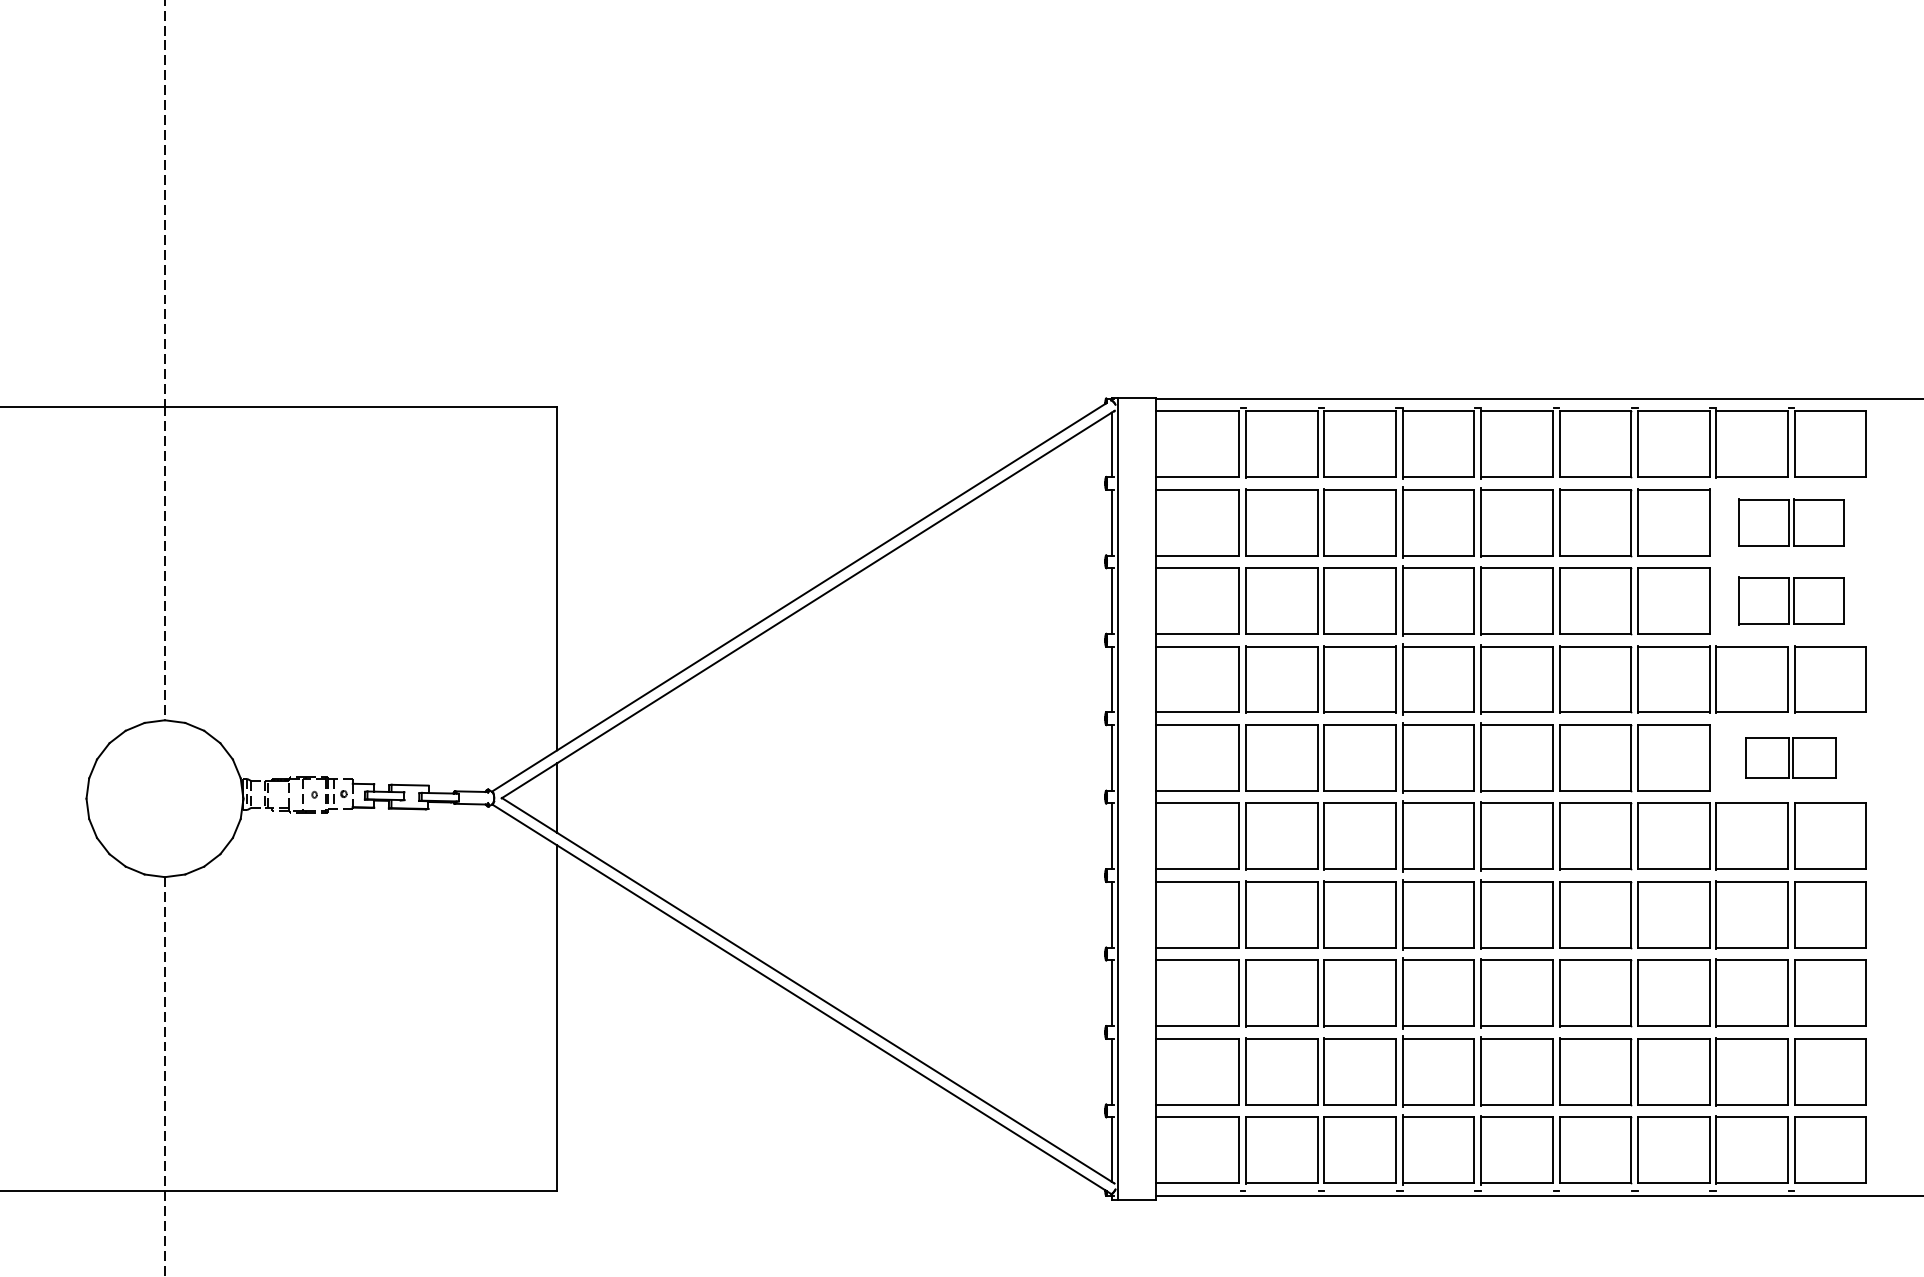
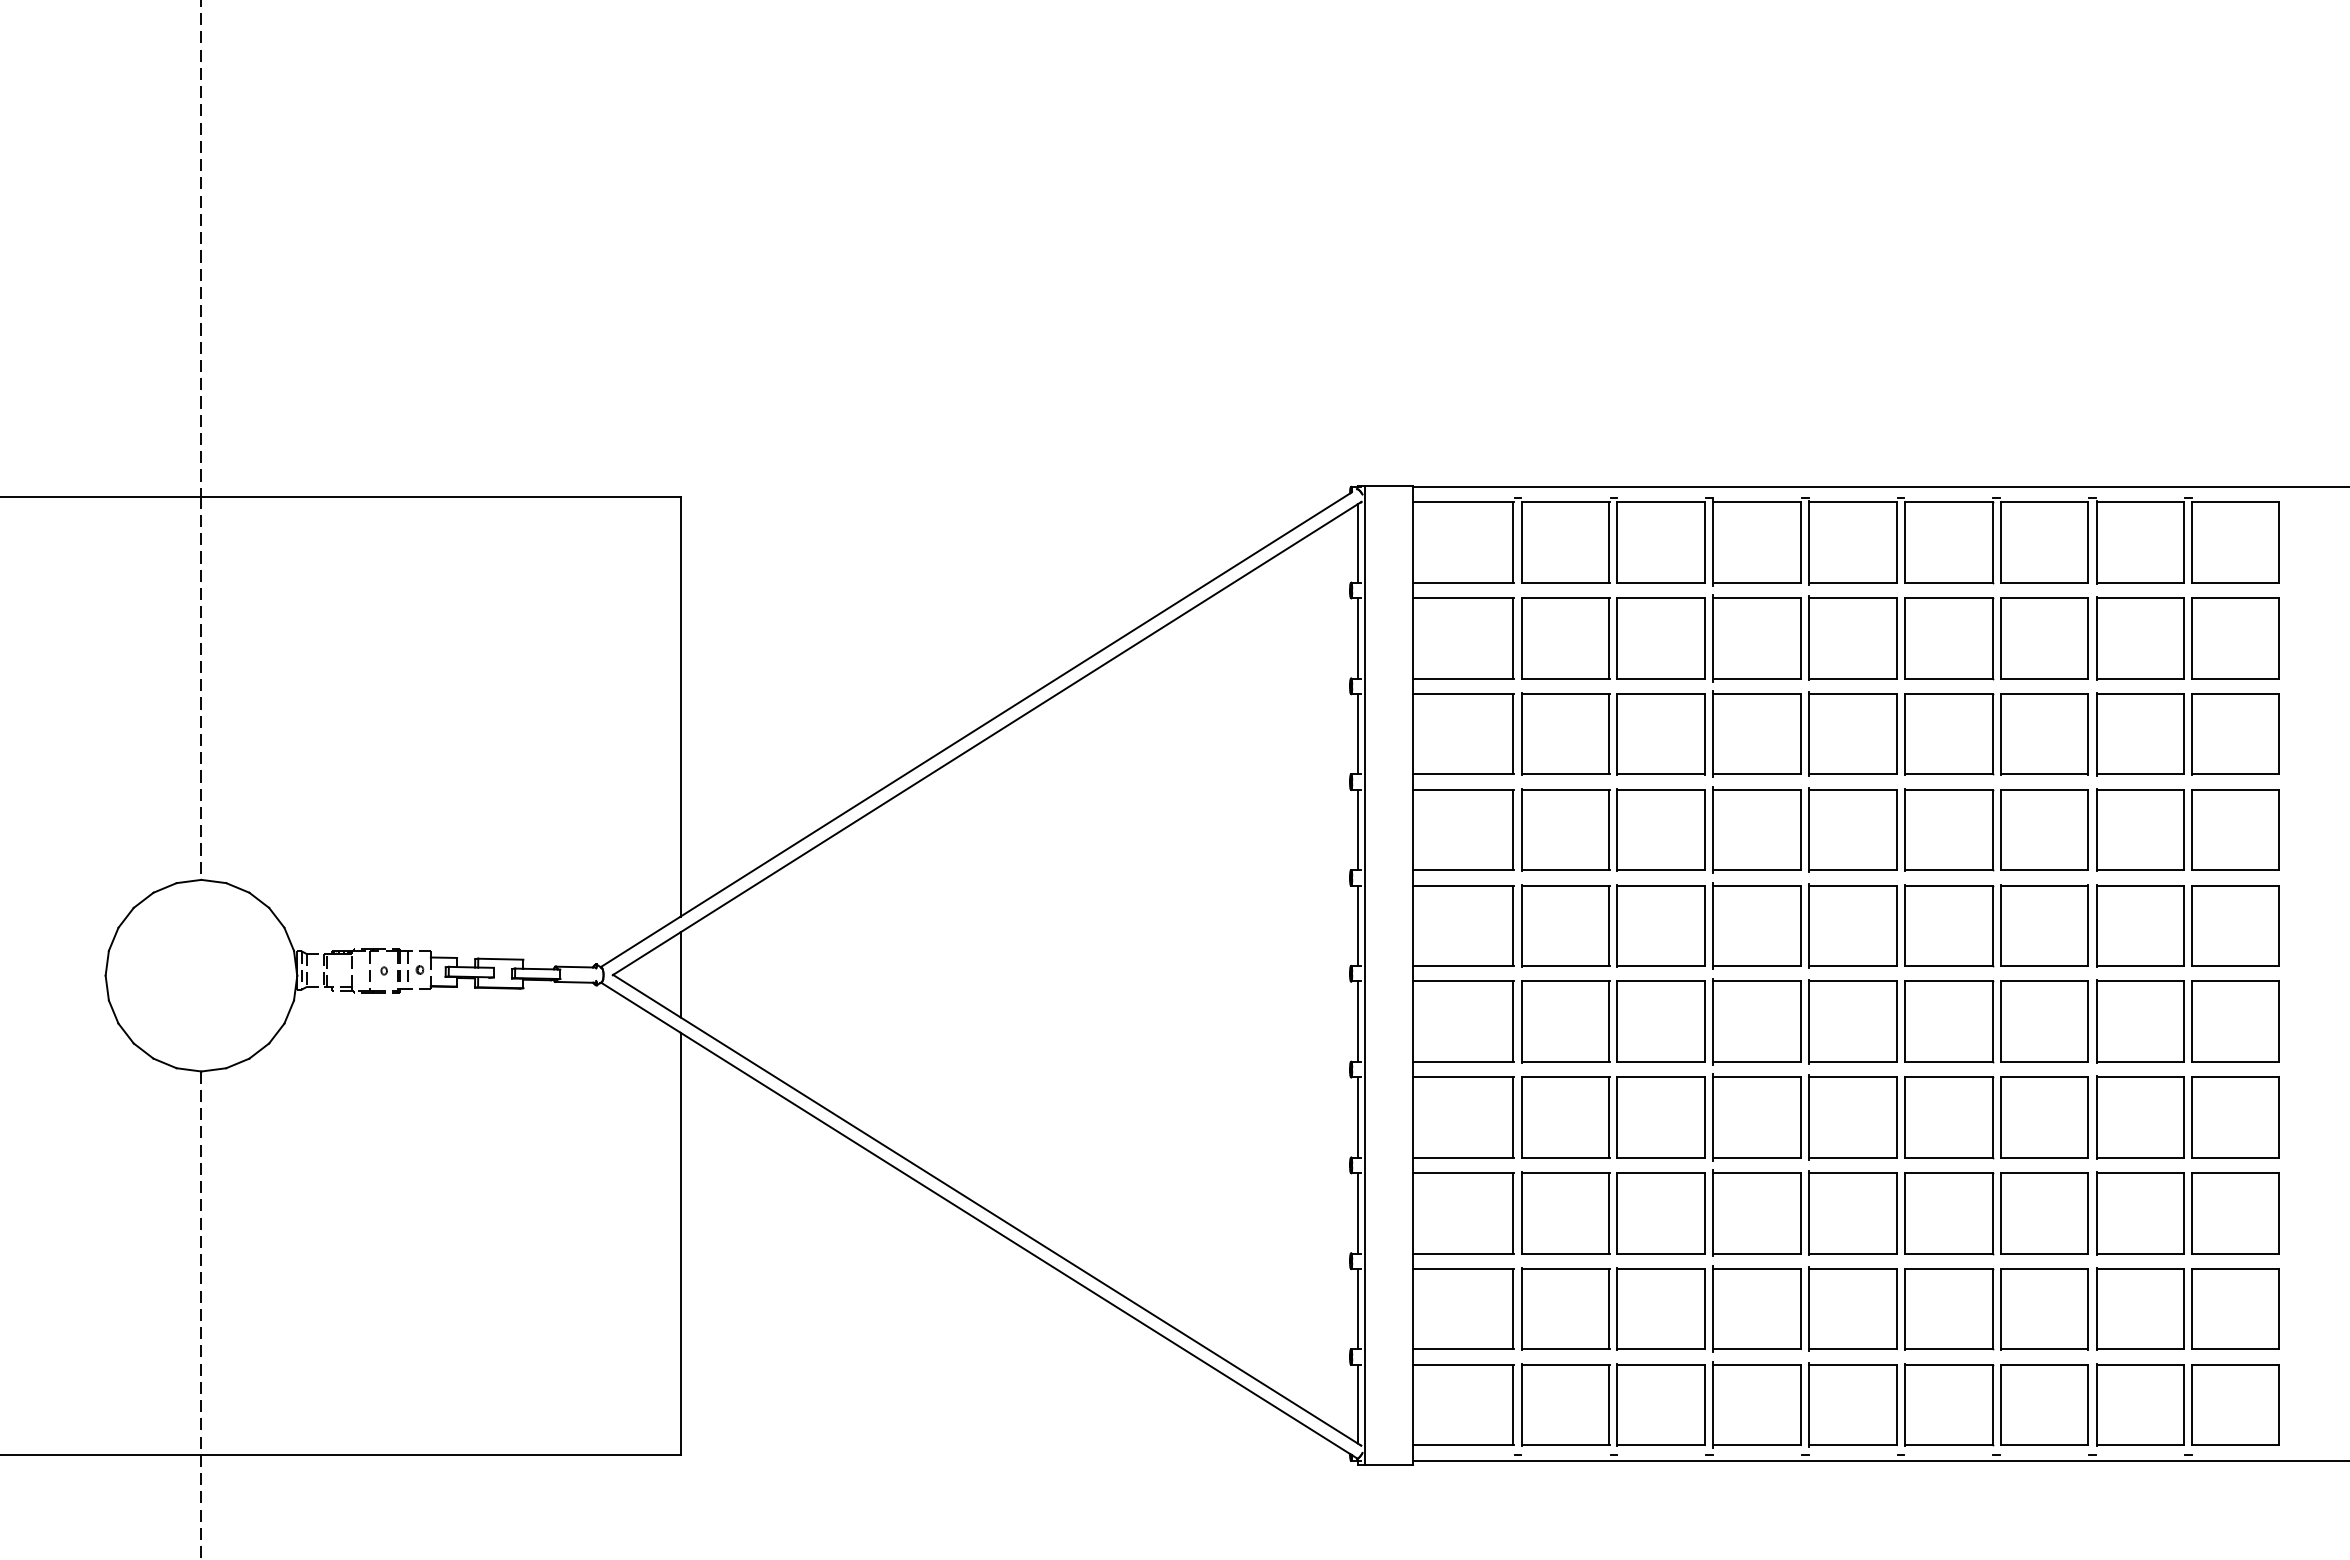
part: (1790, 522) -> (2187, 638), size x1.43
part: (1790, 601) -> (2187, 734), size x1.43
part: (1790, 757) -> (2187, 925), size x1.67

